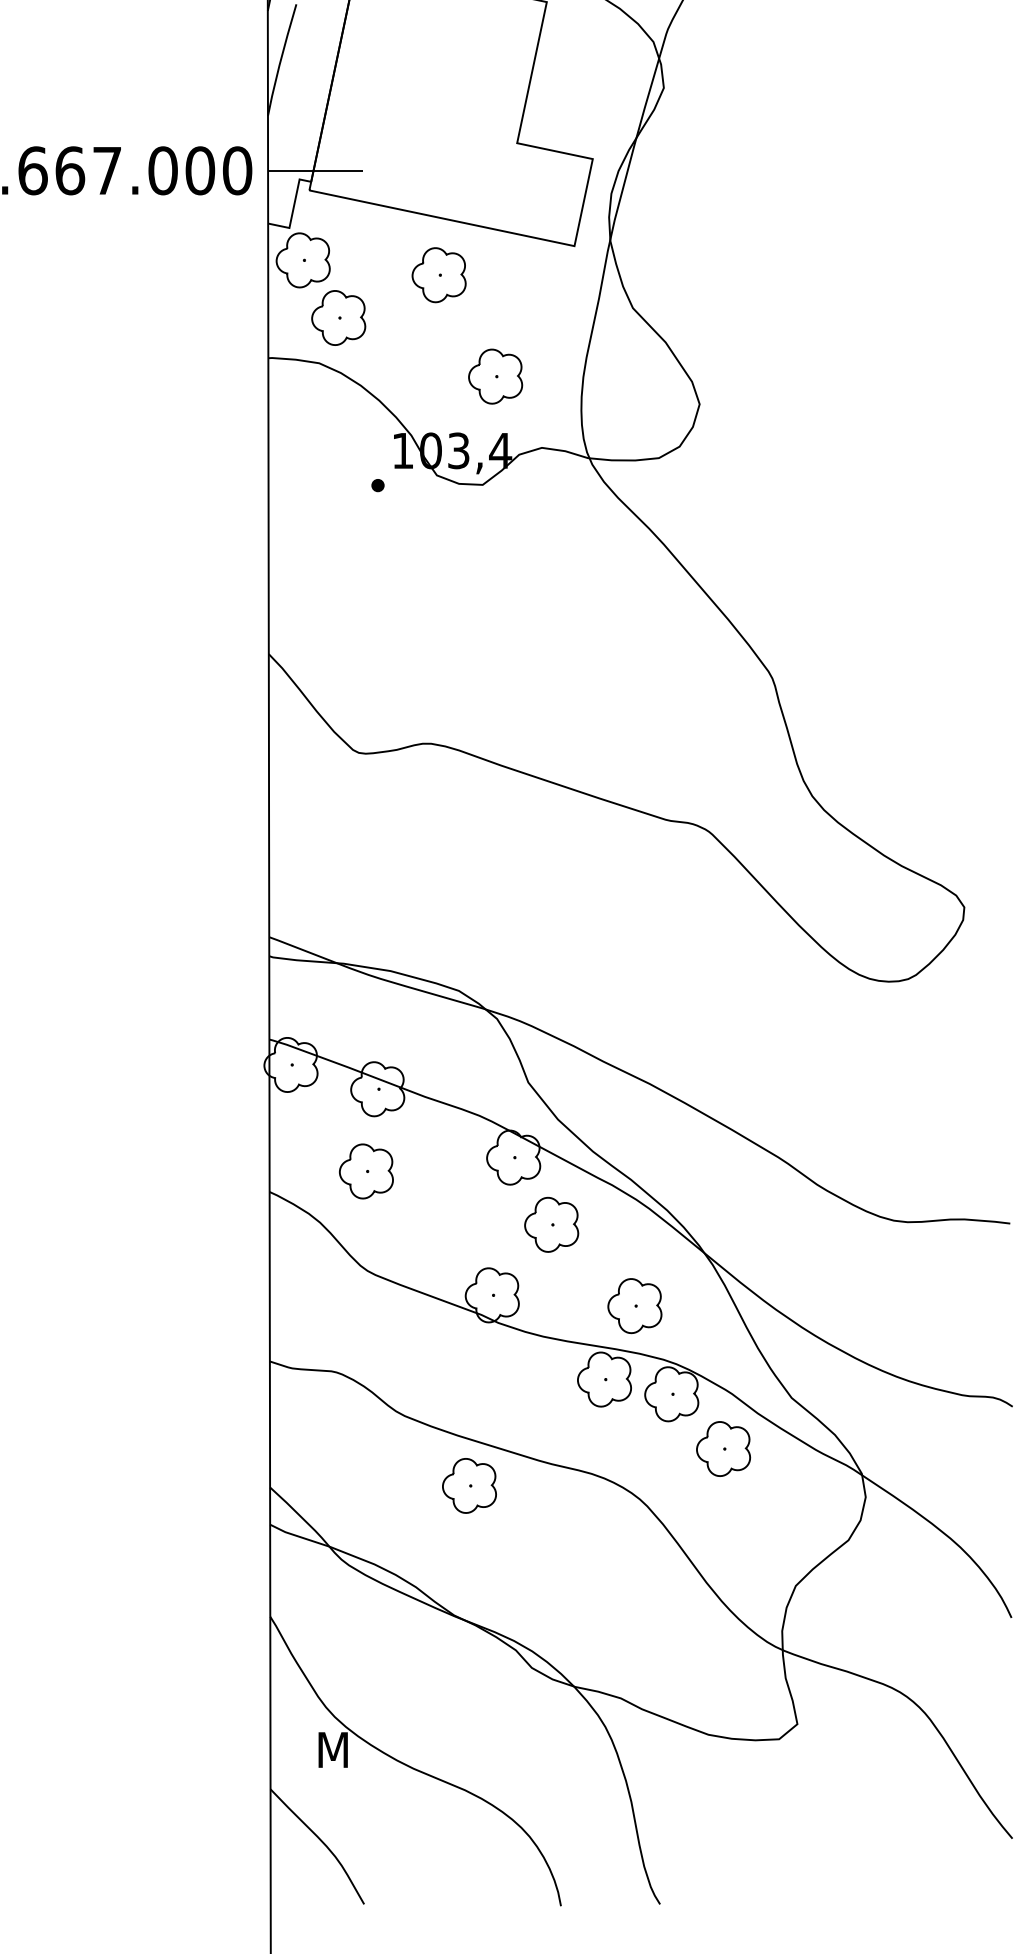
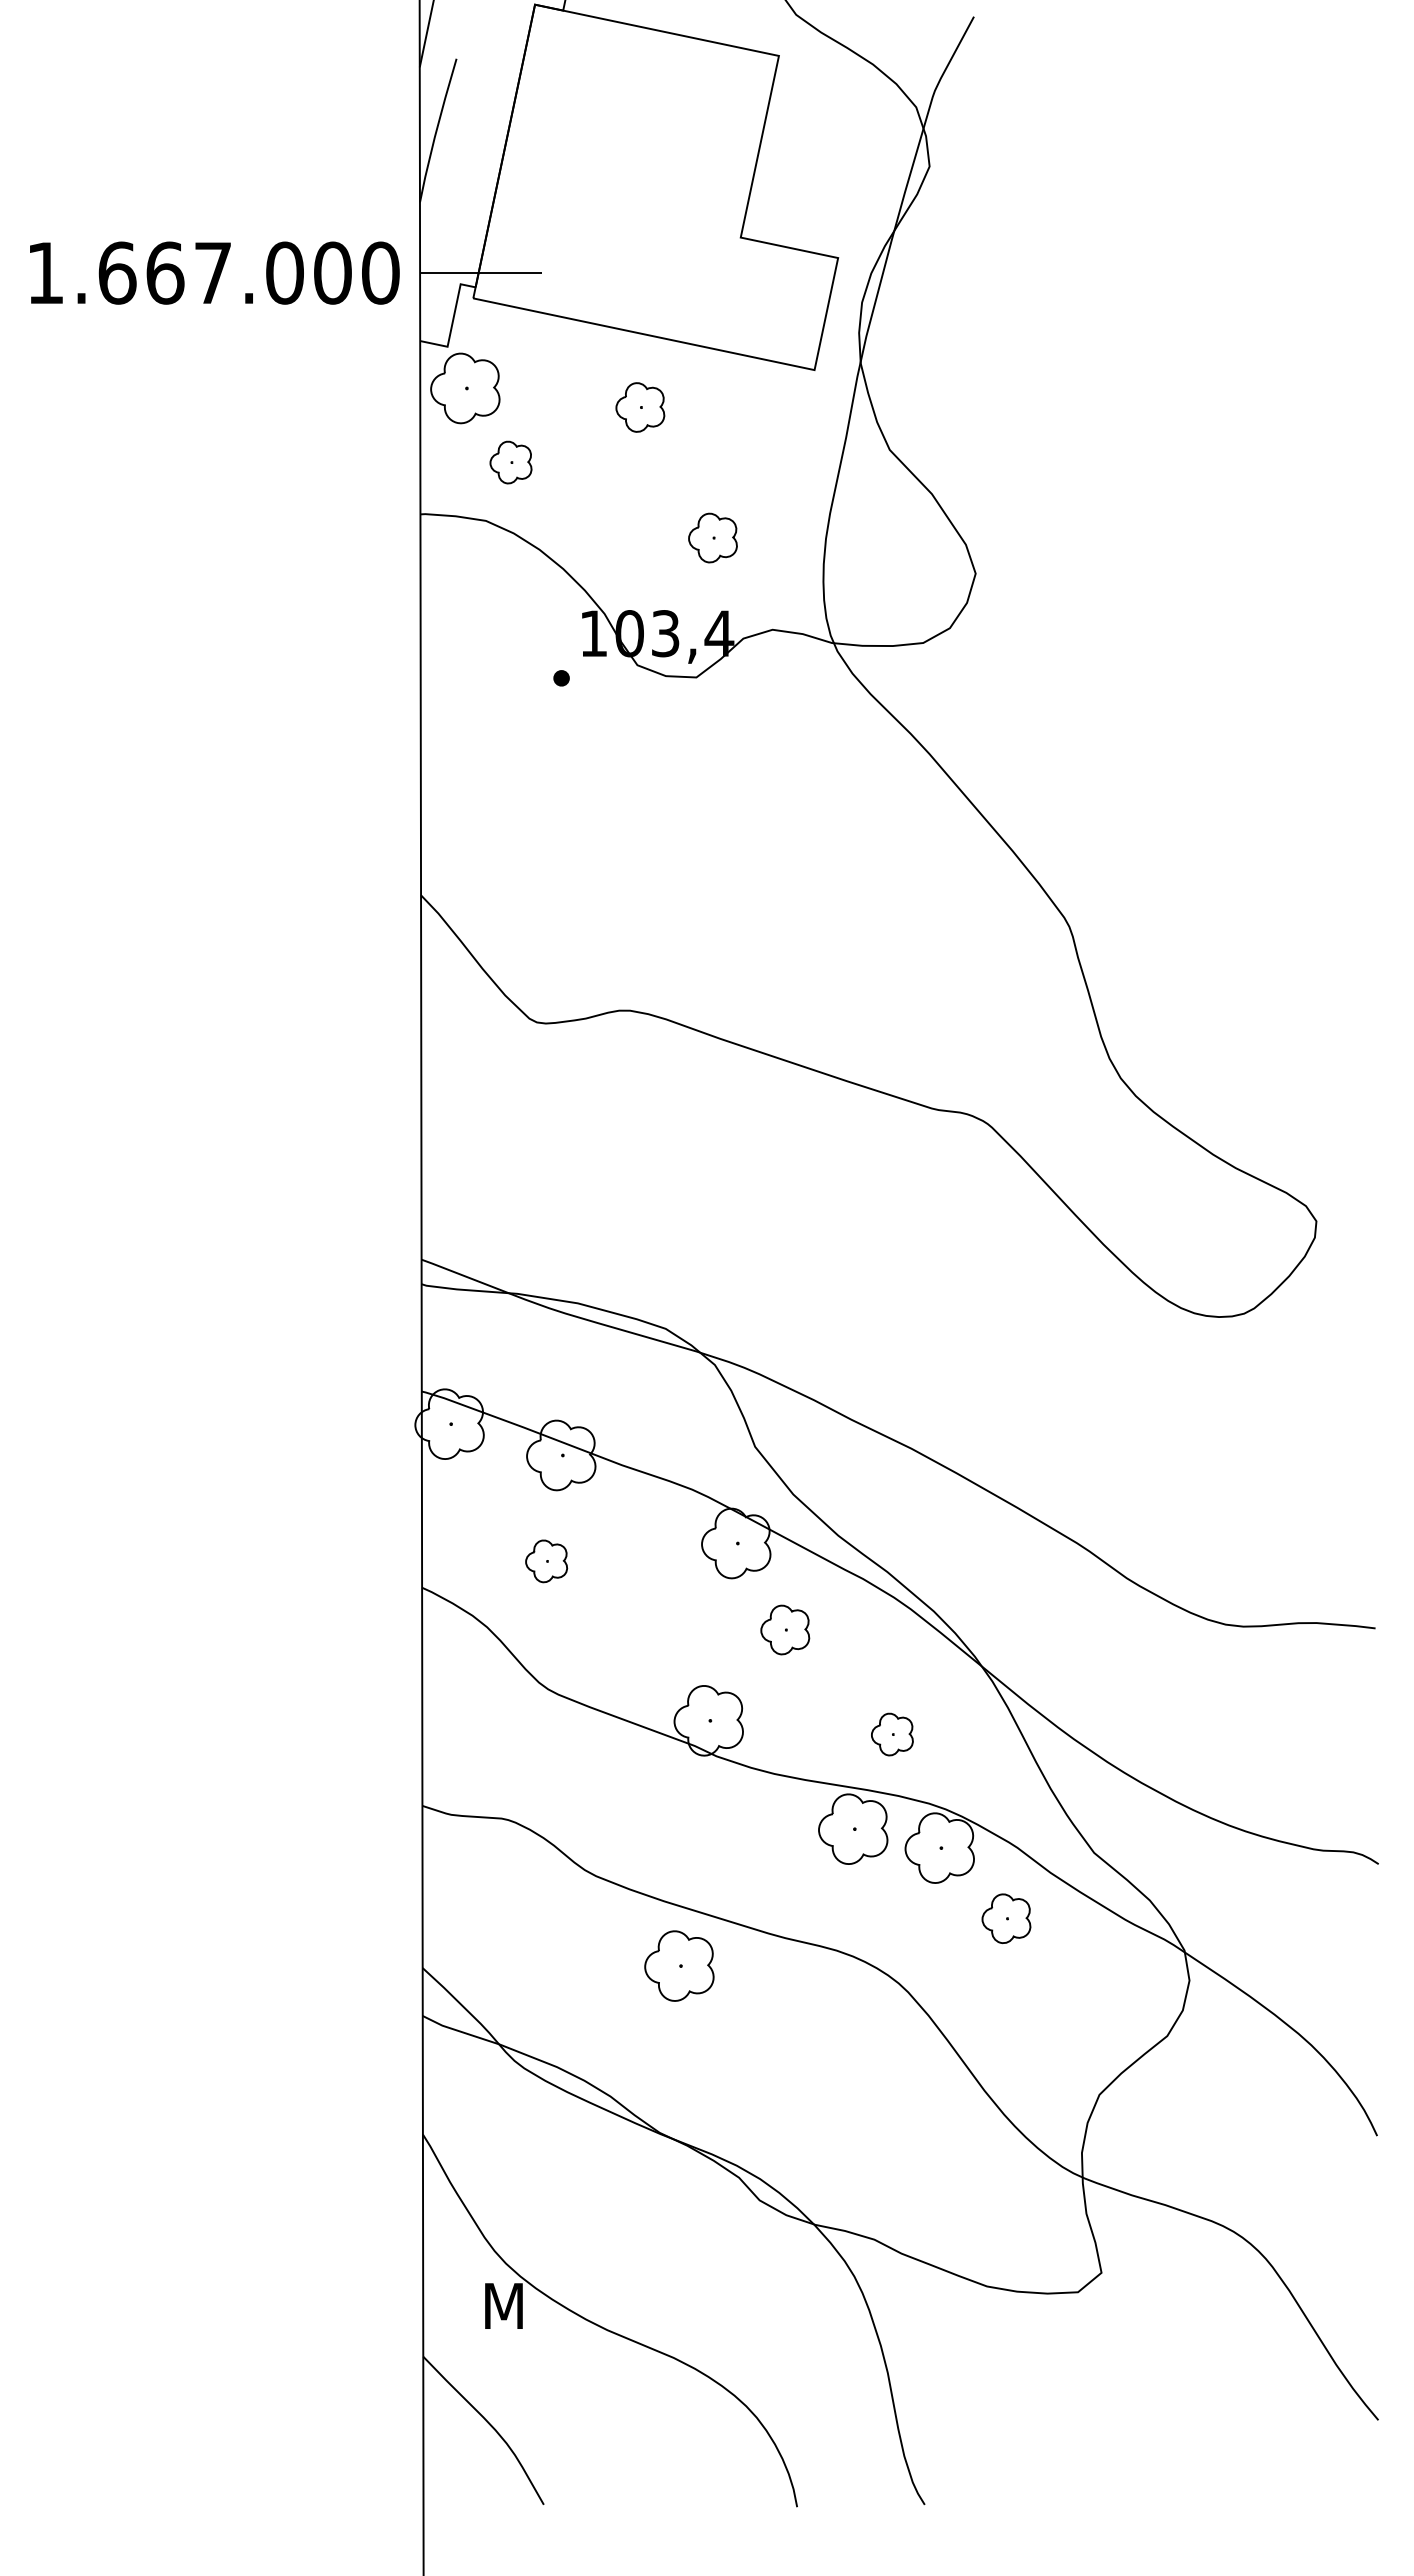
part: (439, 275) -> (640, 407), size x0.7
part: (338, 317) -> (510, 462), size x0.6
part: (495, 376) -> (712, 537), size x0.7
part: (366, 1171) -> (546, 1561), size x0.6
part: (551, 1224) -> (785, 1629), size x0.7
part: (635, 1306) -> (892, 1734), size x0.6
part: (723, 1448) -> (1006, 1918), size x0.7

